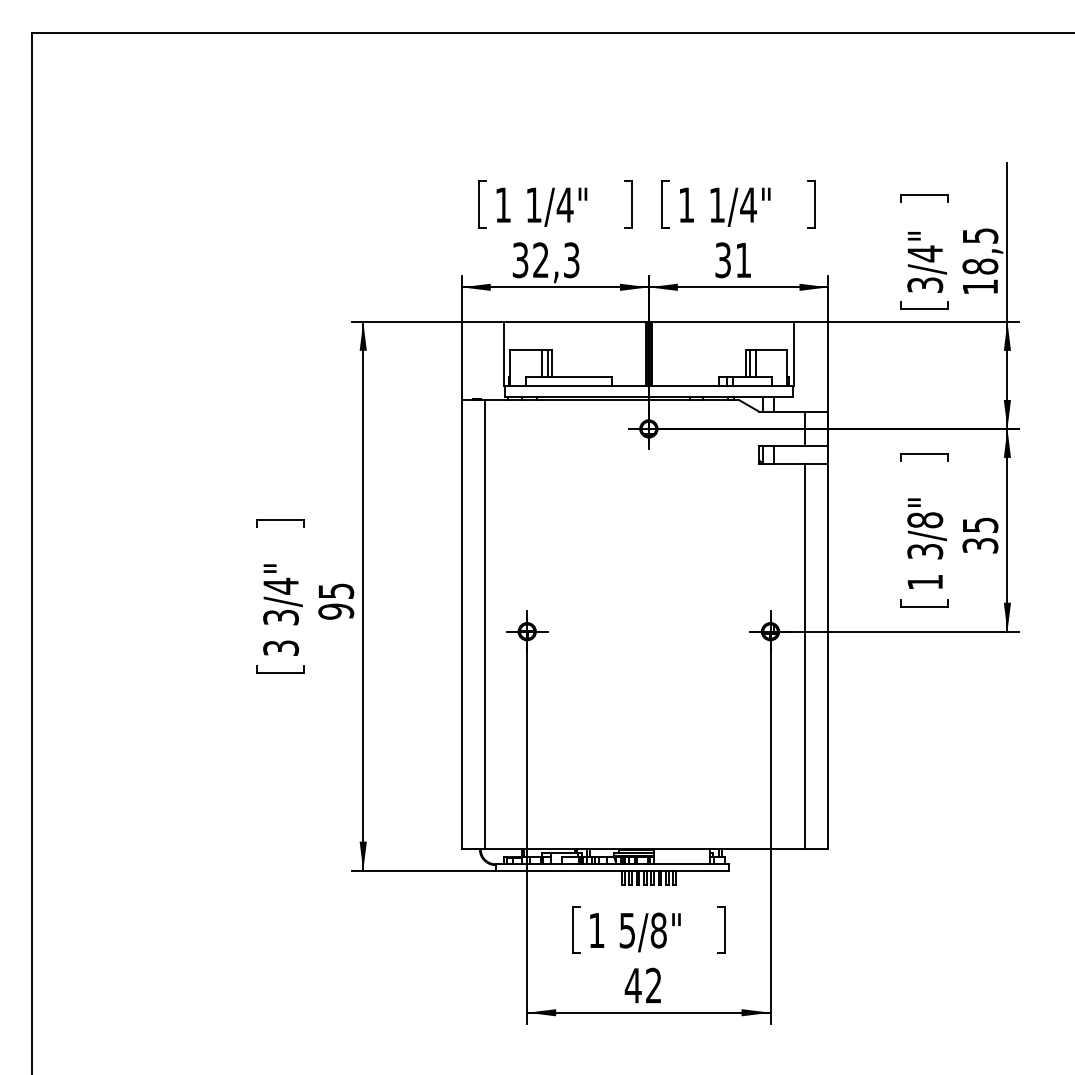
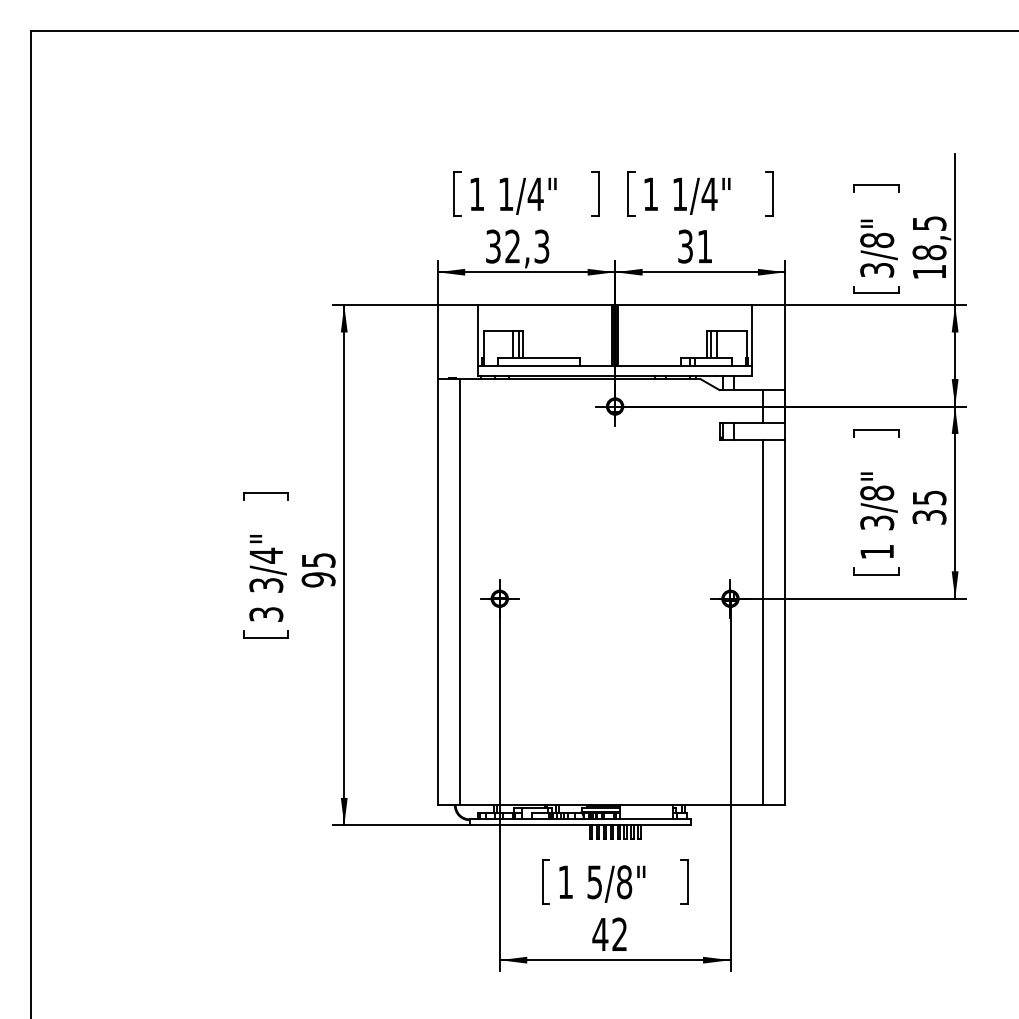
text: (925, 253) -> (877, 240), 3/4" -> 3/8"

